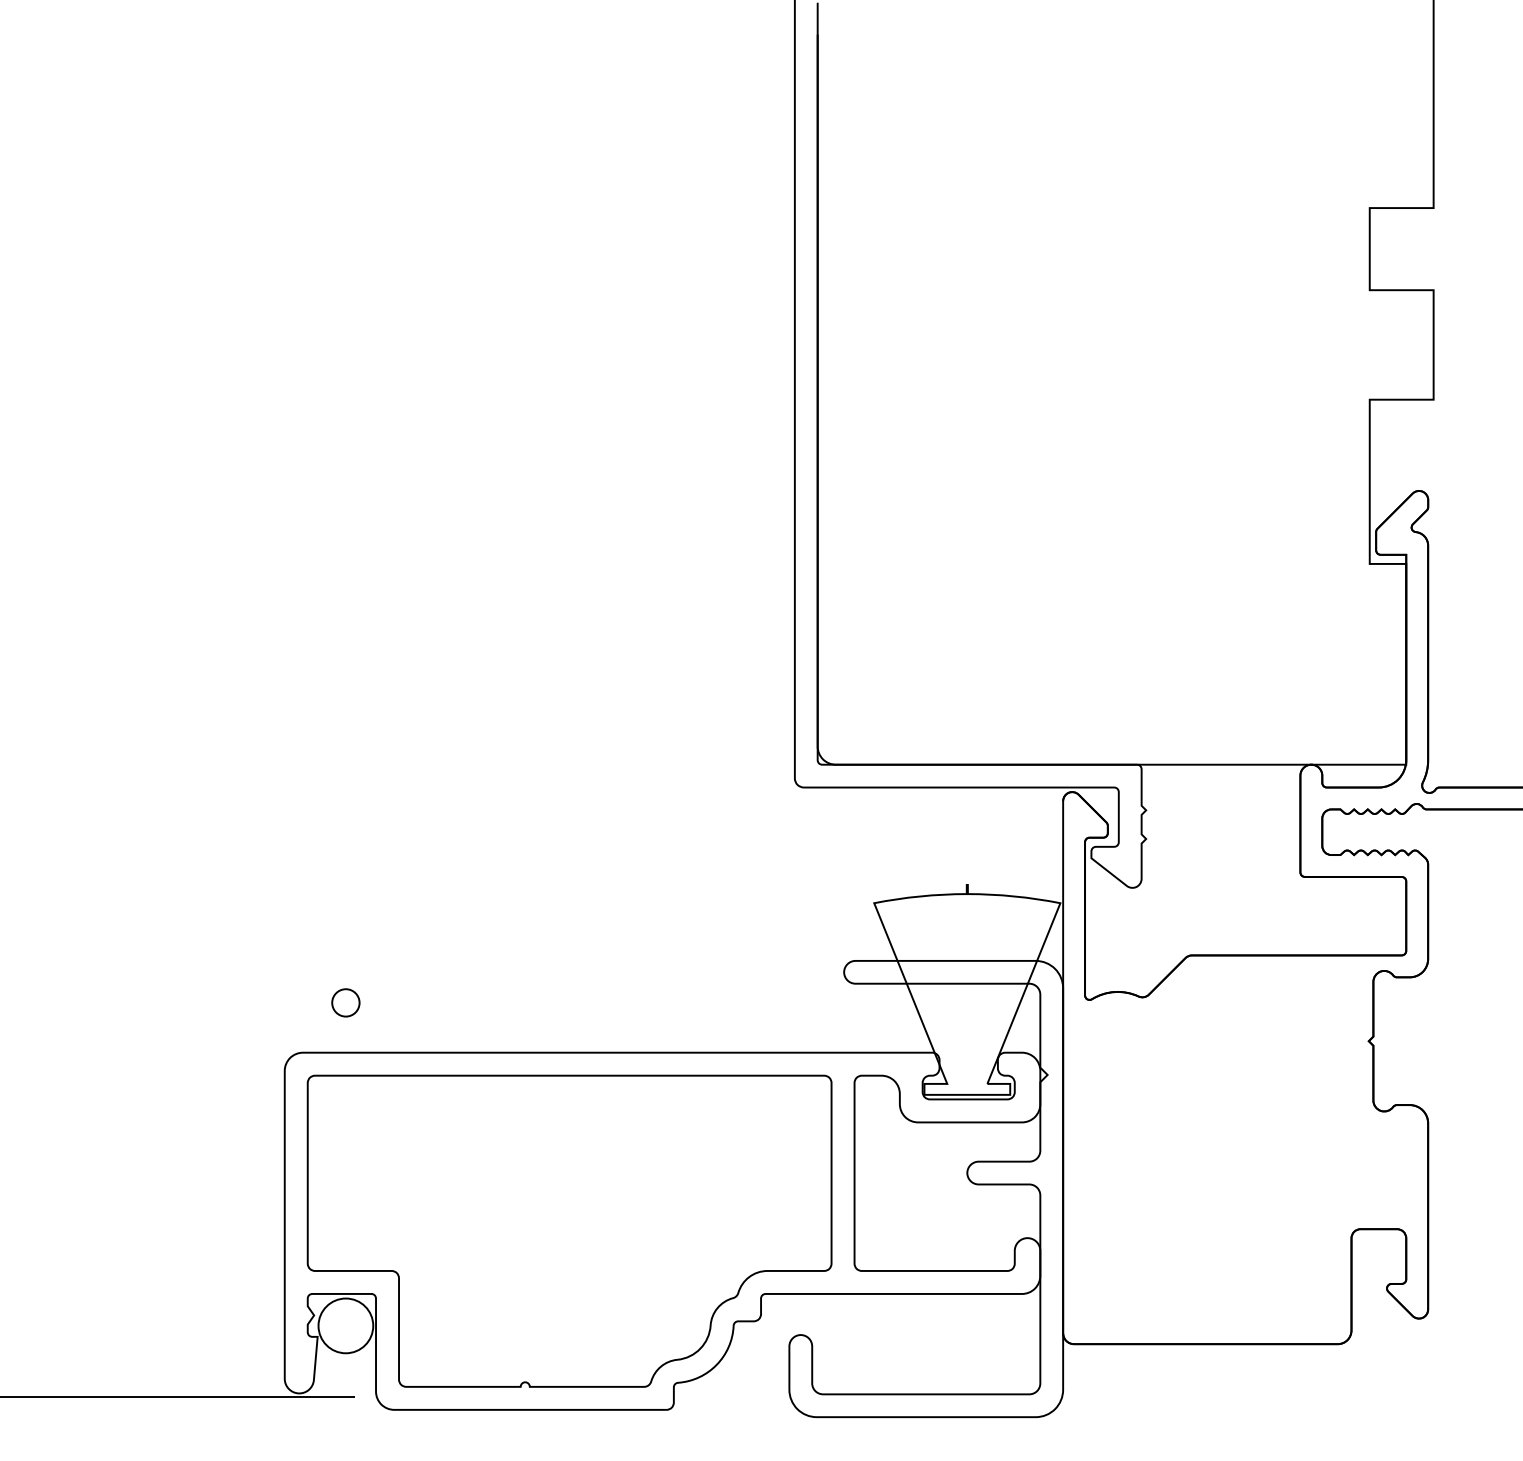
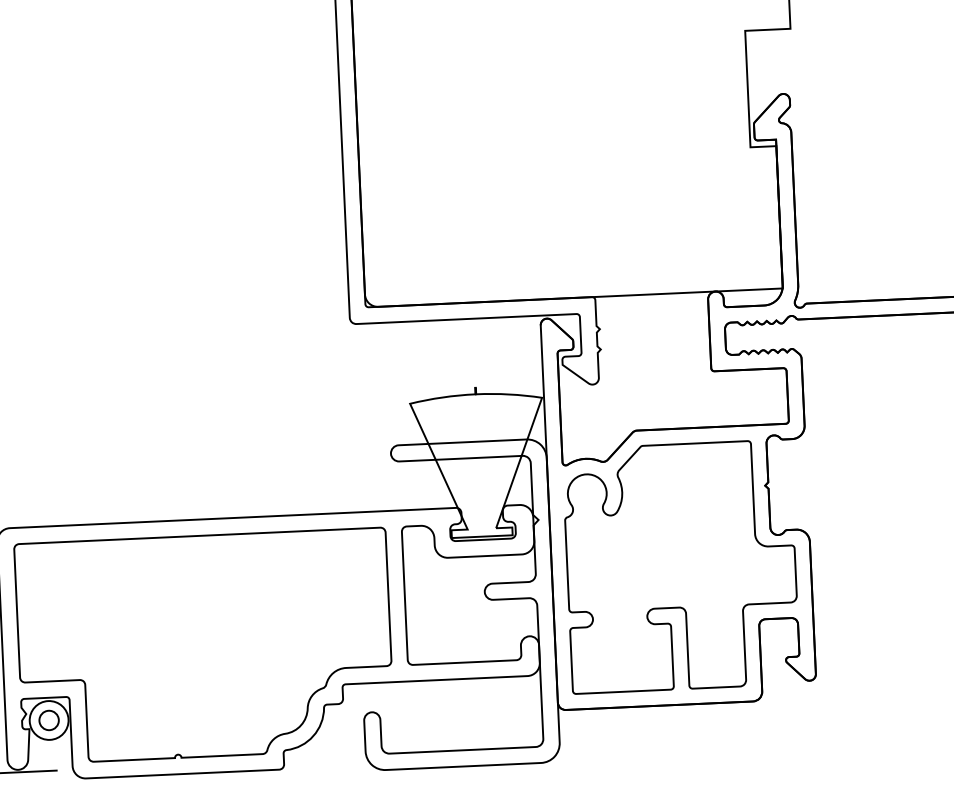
circle: (345, 1002) -> (48, 720), moved
part: (1245, 1149) -> (681, 566), added

